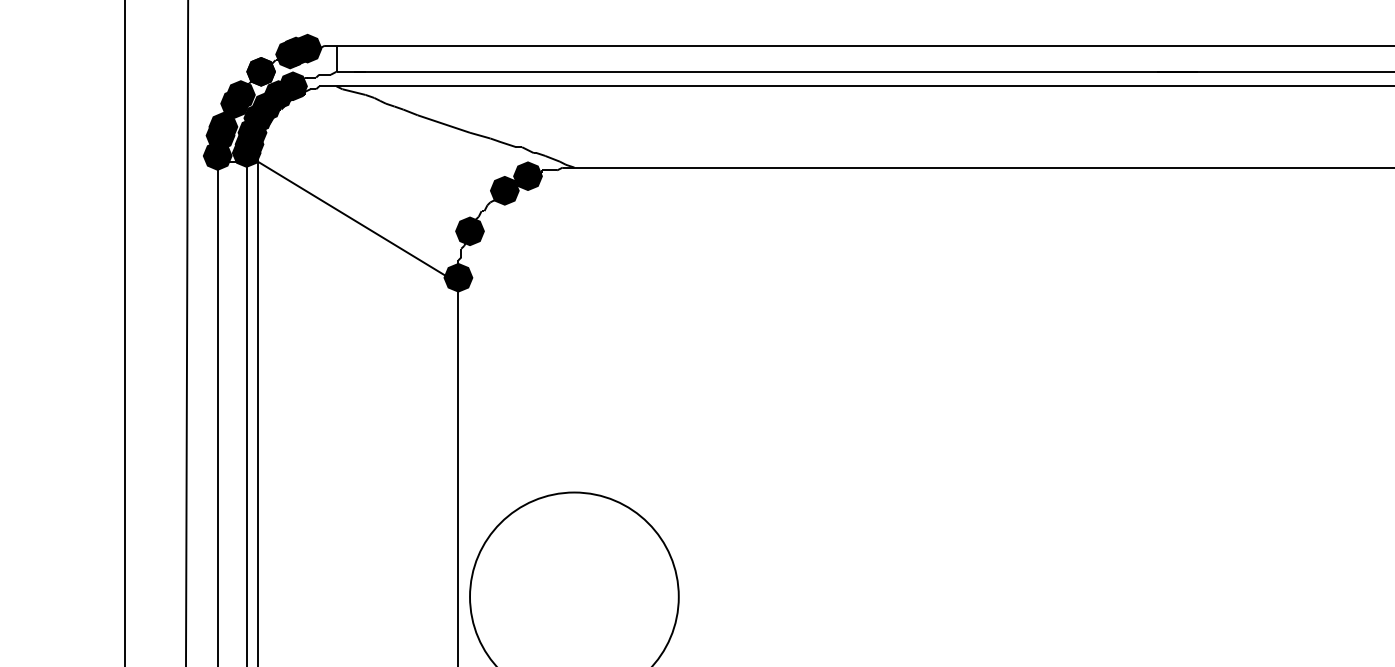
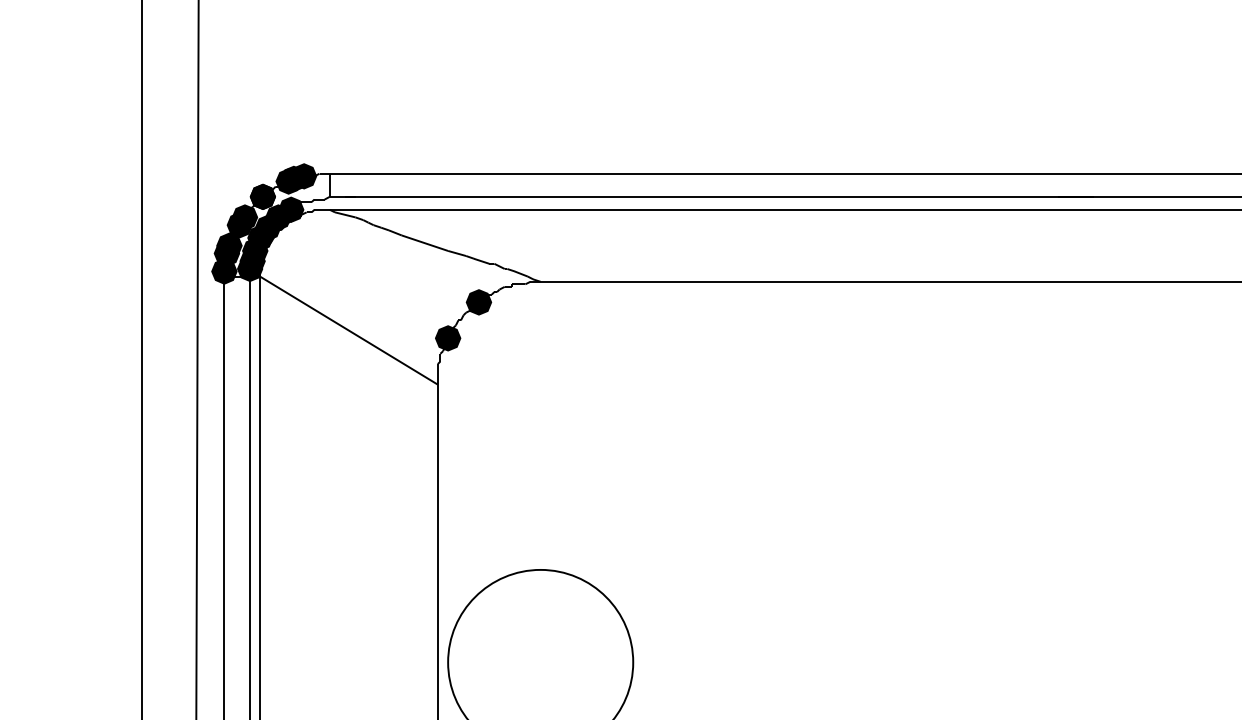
fill: (527, 176) -> (499, 289), removed
fill: (458, 277) -> (437, 379), removed

